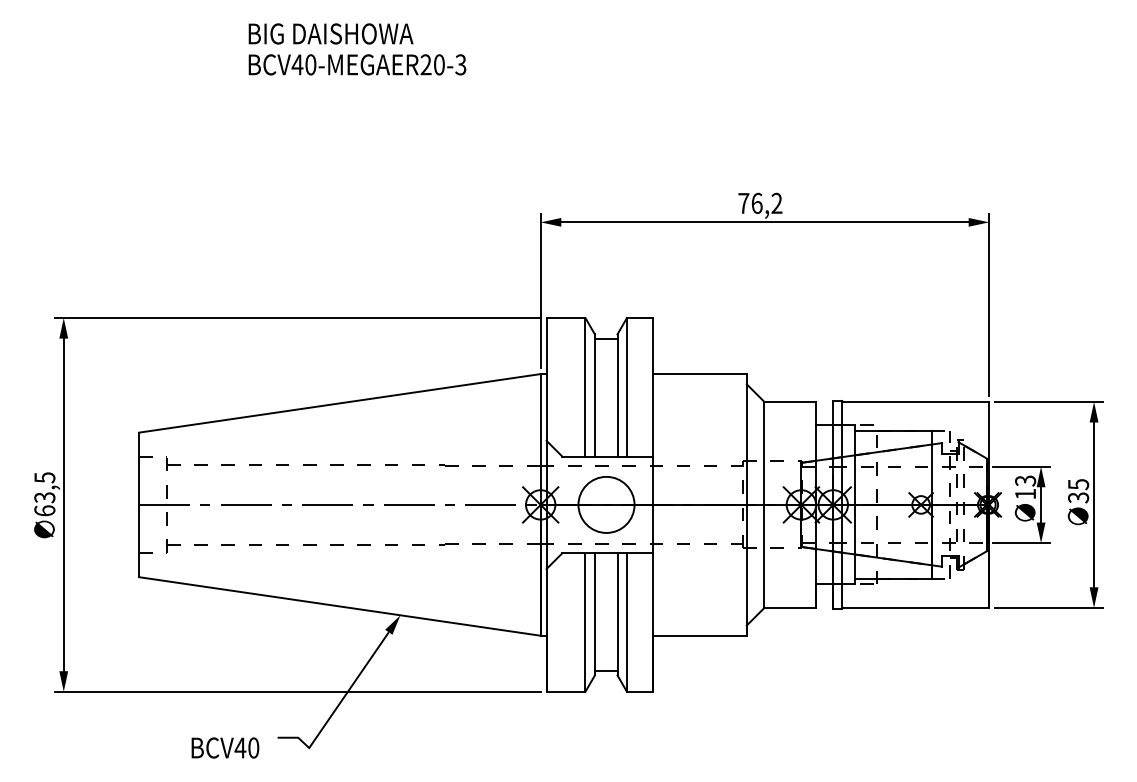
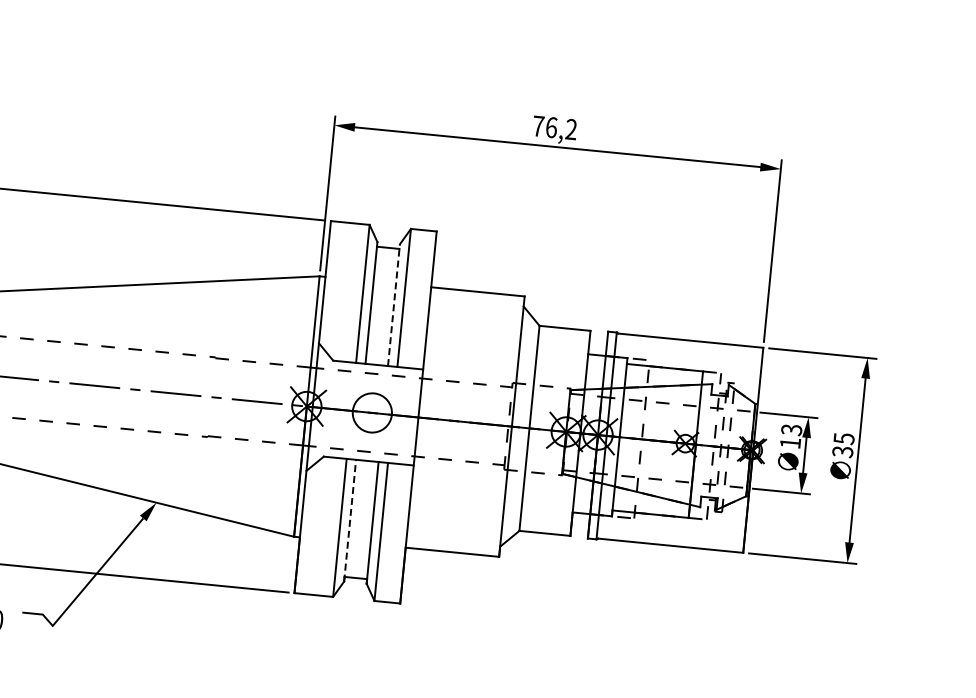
line: (617, 395) -> (393, 305), solid -> dashed
circle: (606, 504) -> (372, 412), size x0.7
line: (594, 613) -> (349, 519), solid -> dashed

